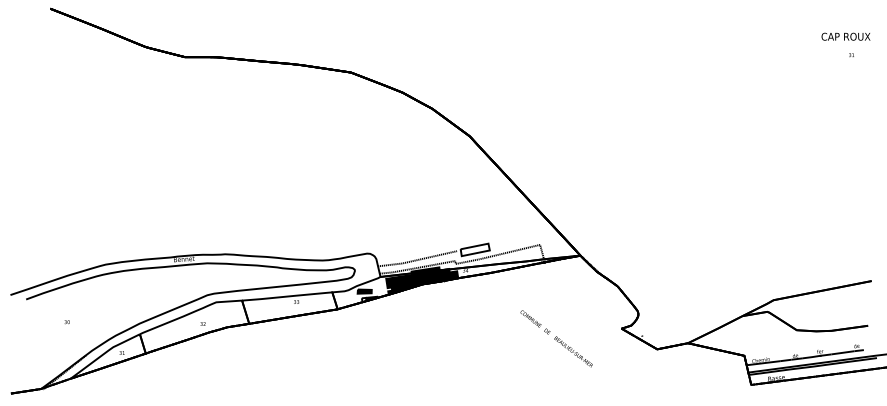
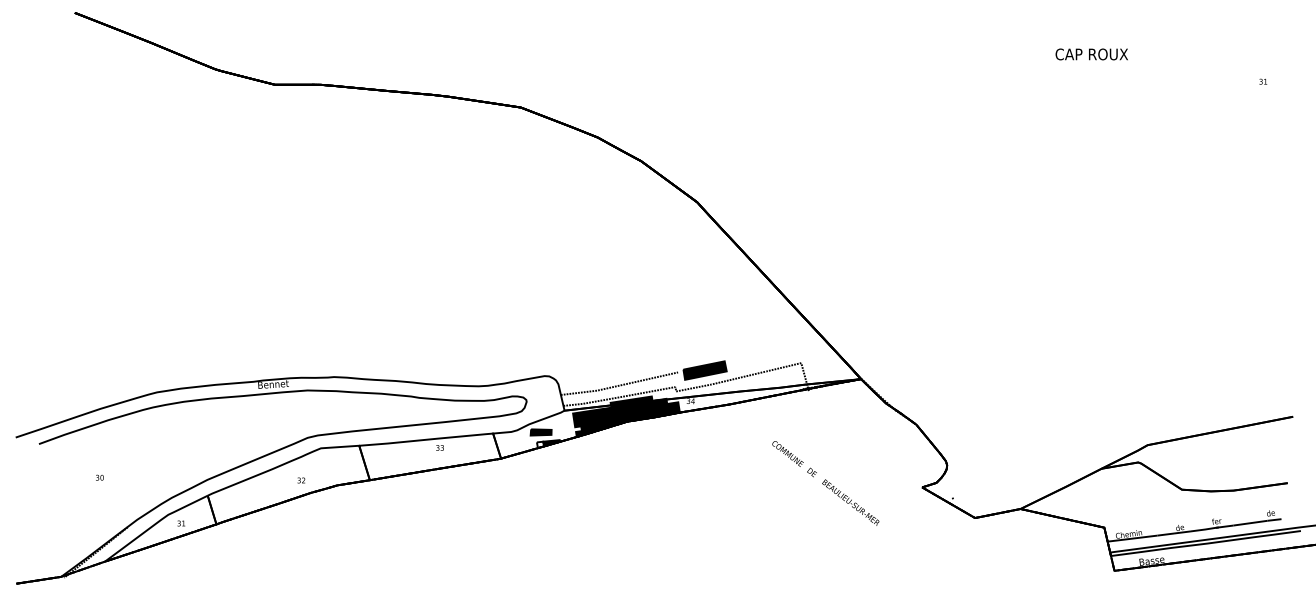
text: (845, 36) -> (1091, 54), moved
fill: (474, 249) -> (703, 369), added
text: (556, 338) -> (825, 482), moved

